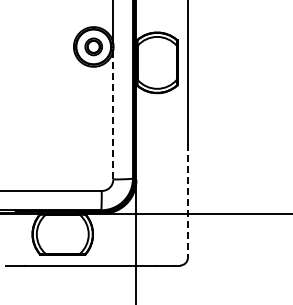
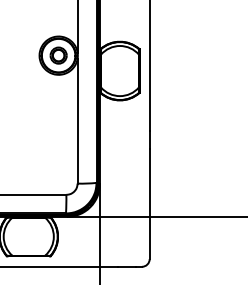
line: (113, 114) -> (77, 120), dashed -> solid
line: (187, 200) -> (149, 203), dashed -> solid

